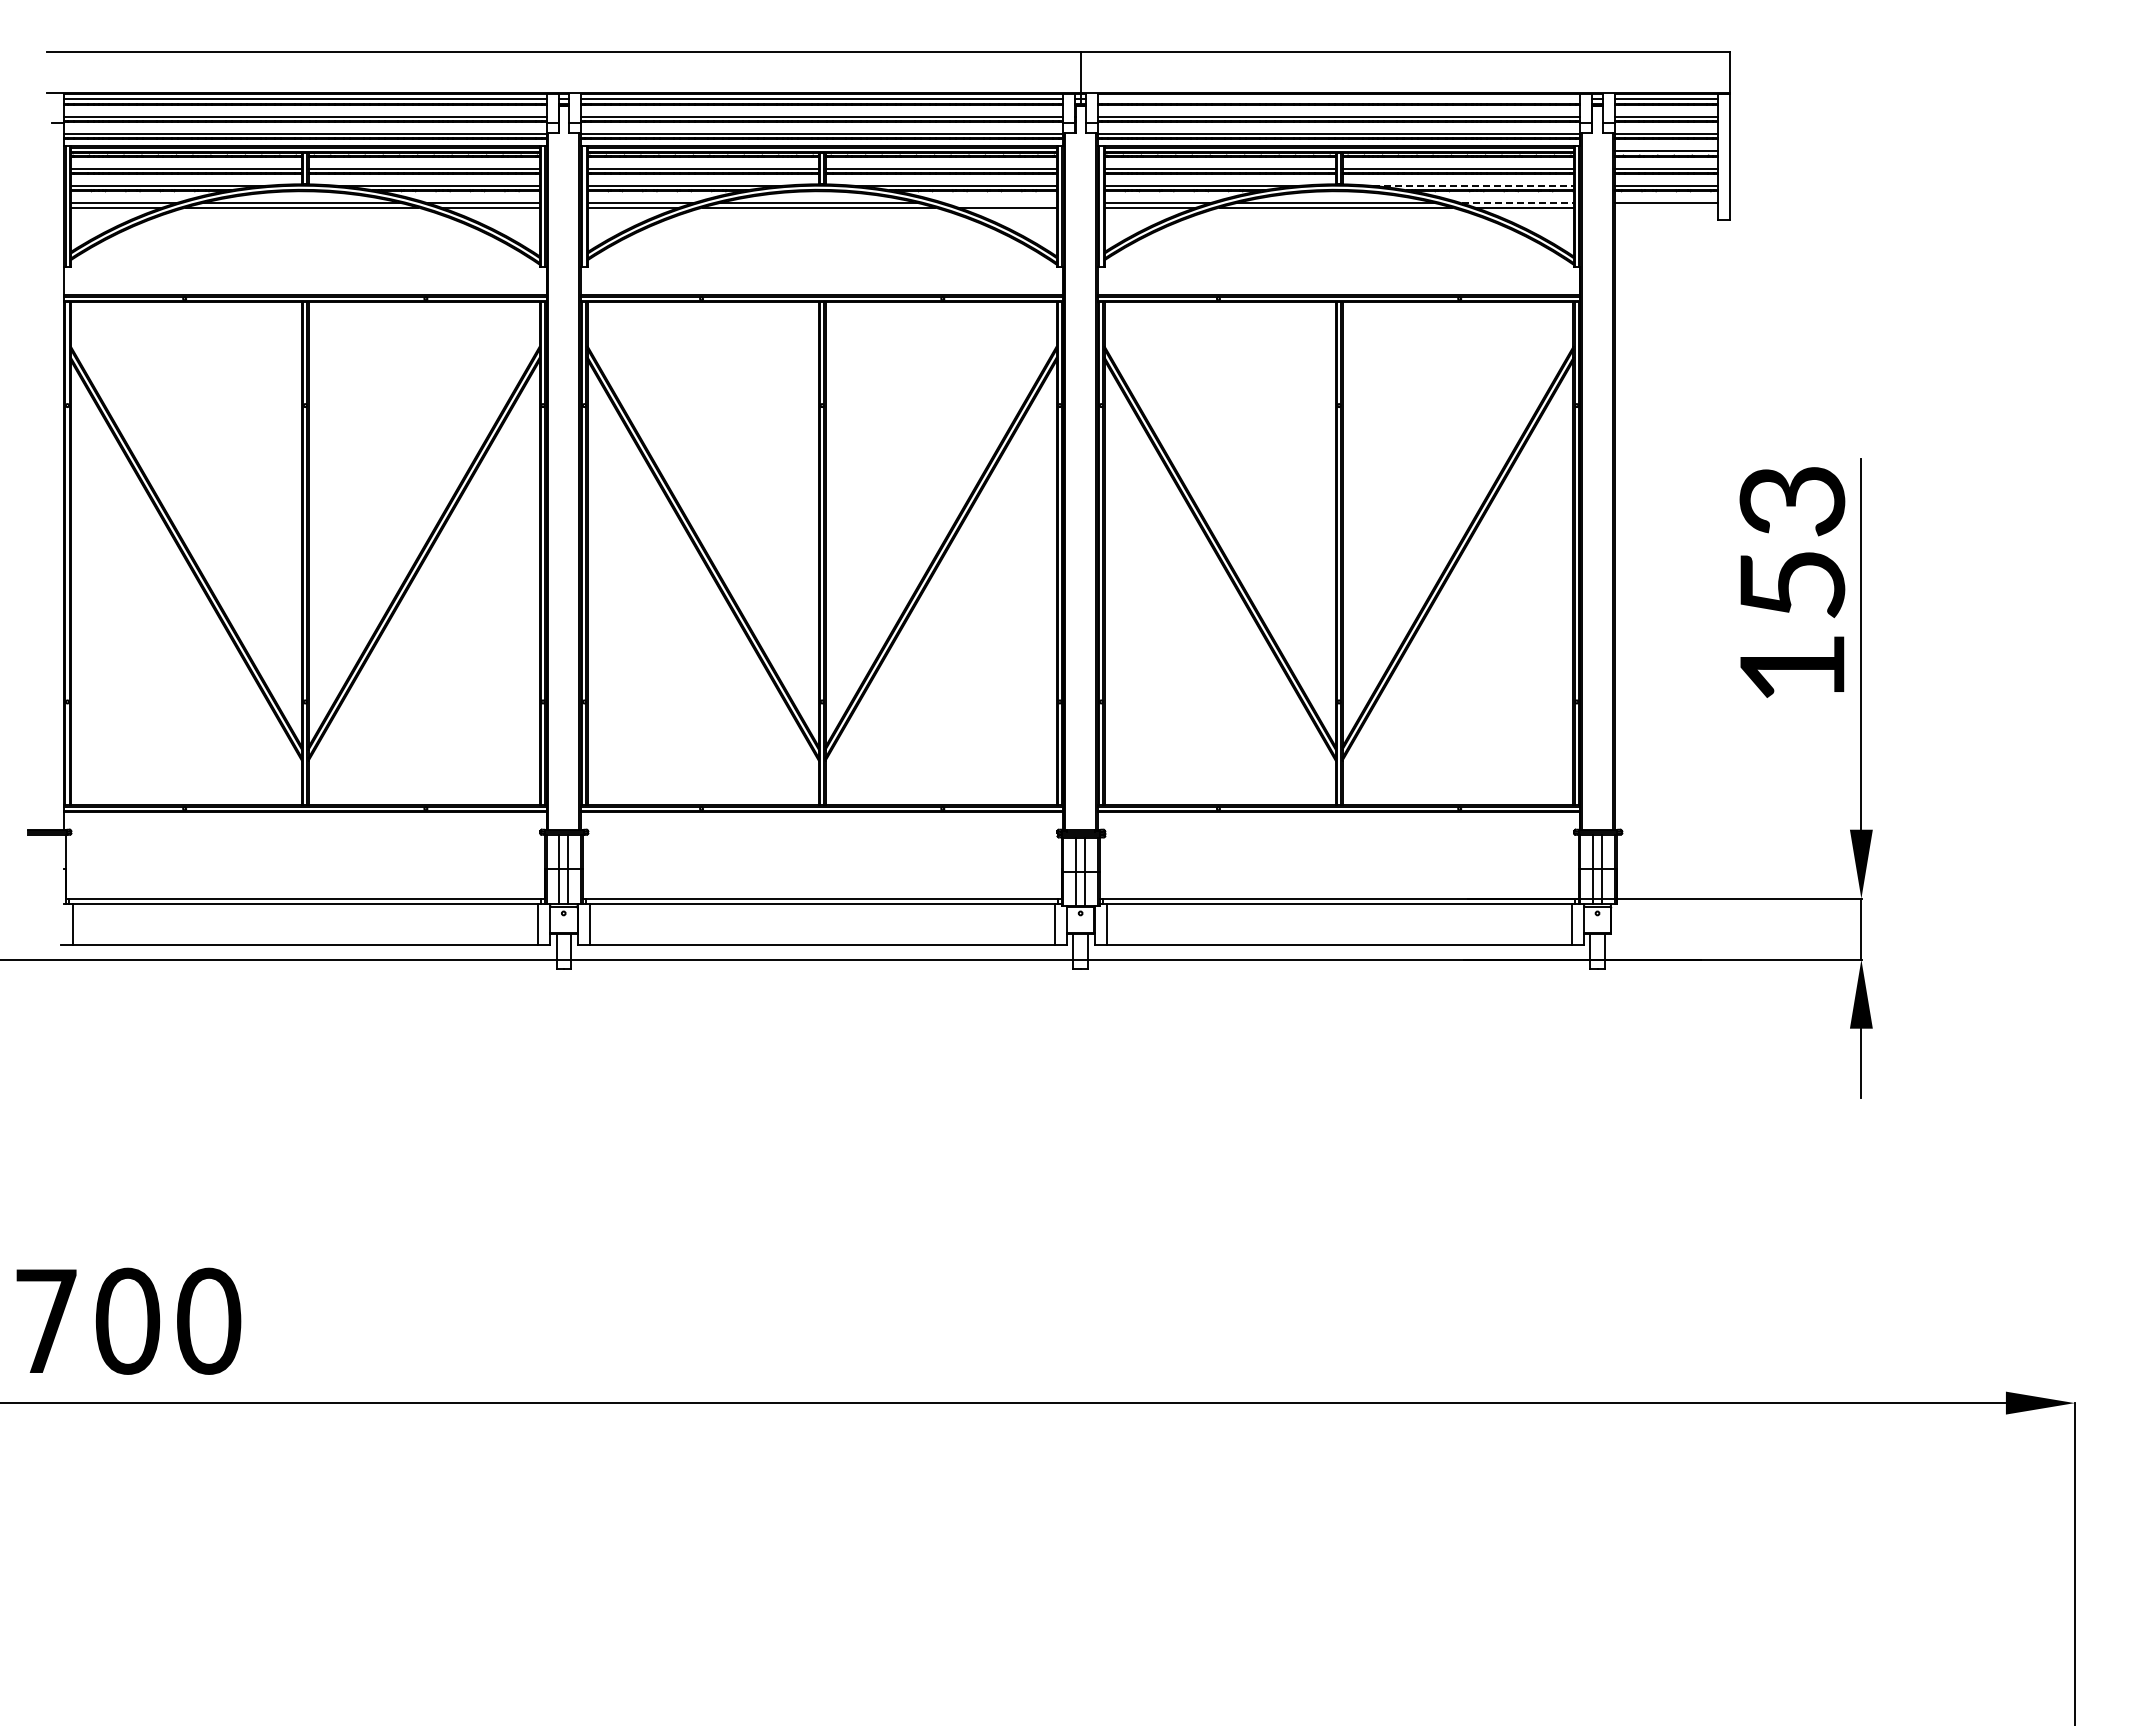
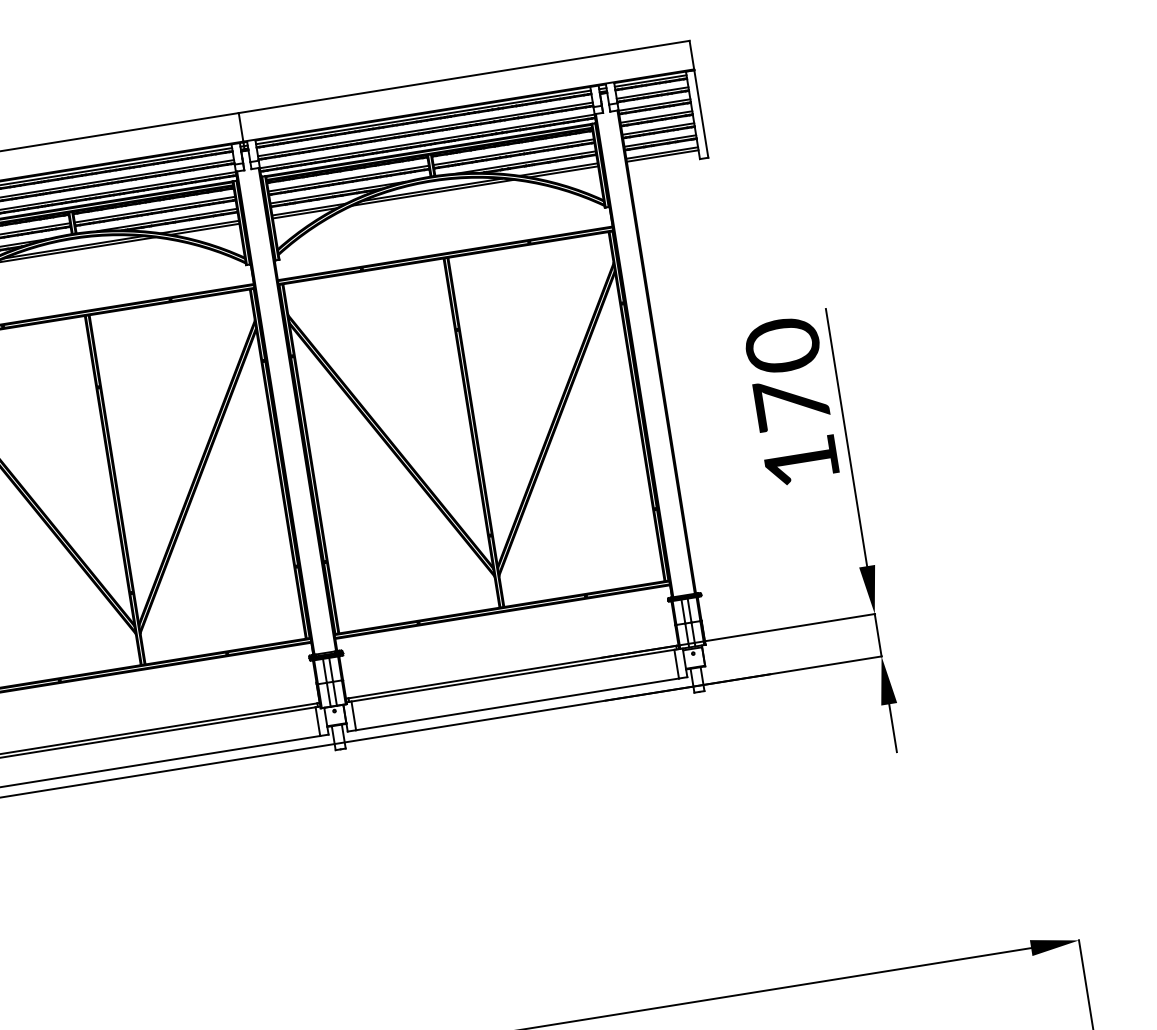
line: (1338, 99) -> (423, 117), added
line: (1473, 185) -> (526, 162), dashed -> solid
line: (1000, 203) -> (200, 227), added
line: (1518, 203) -> (559, 169), dashed -> solid
line: (1666, 207) -> (662, 156), added
text: (1792, 540) -> (787, 373), 153 -> 170

